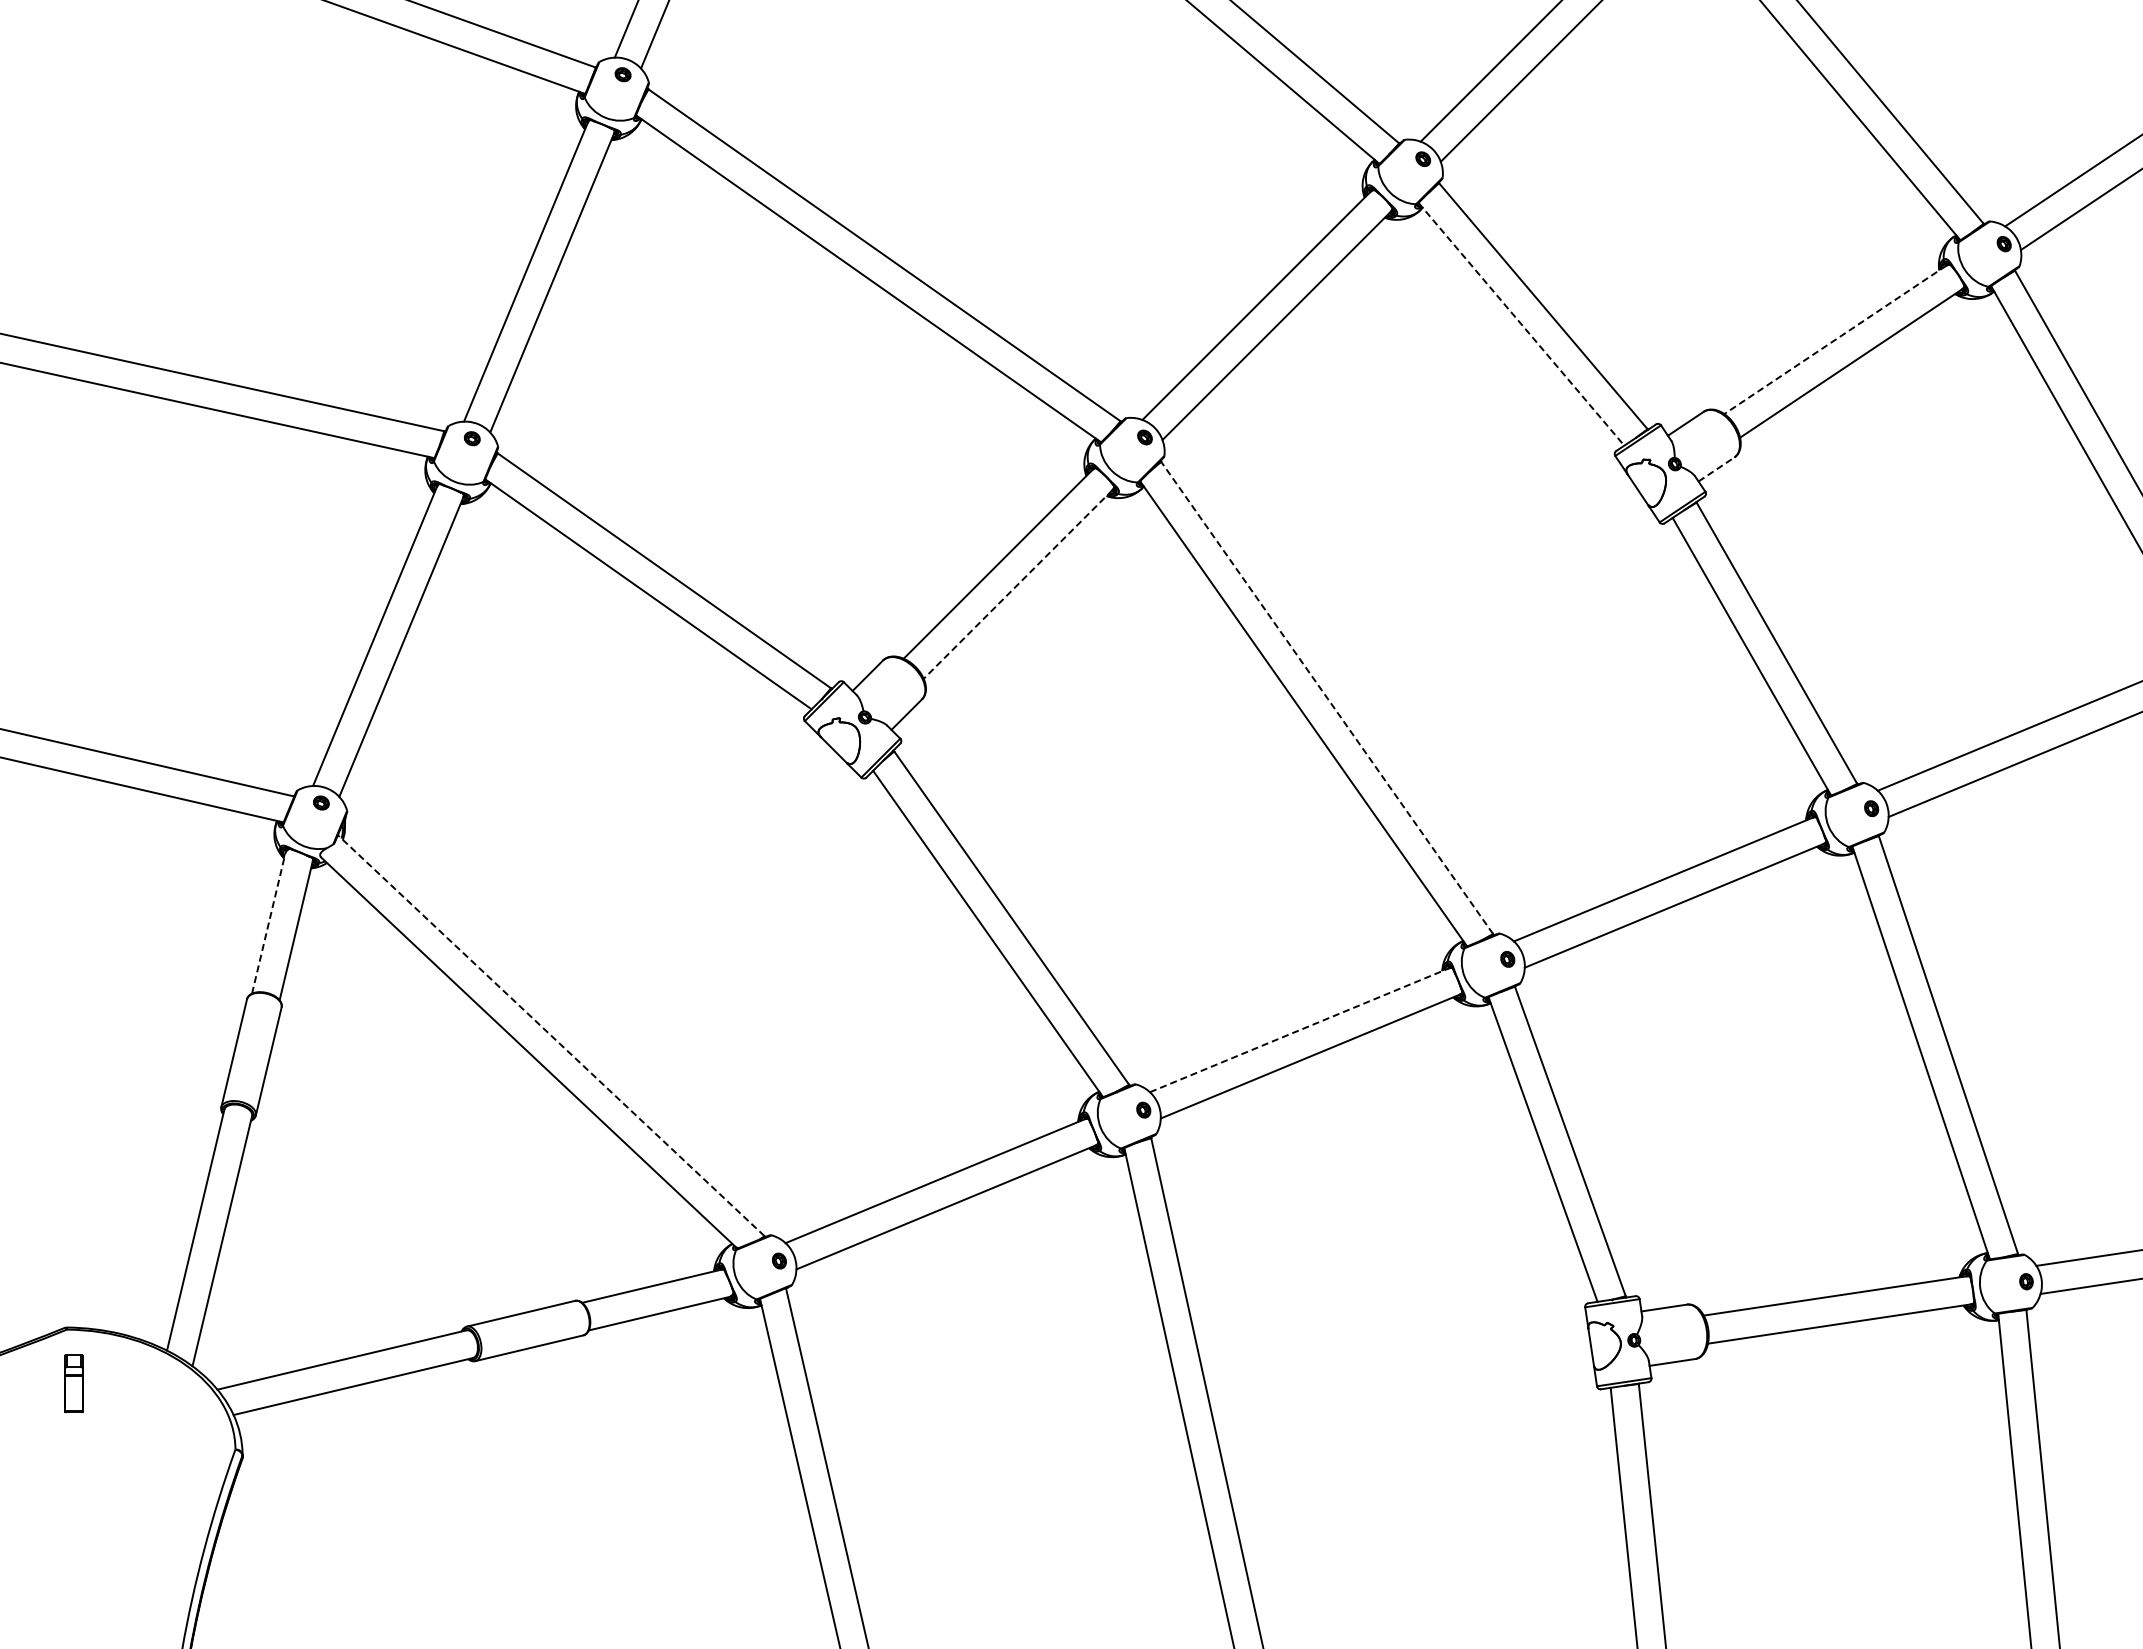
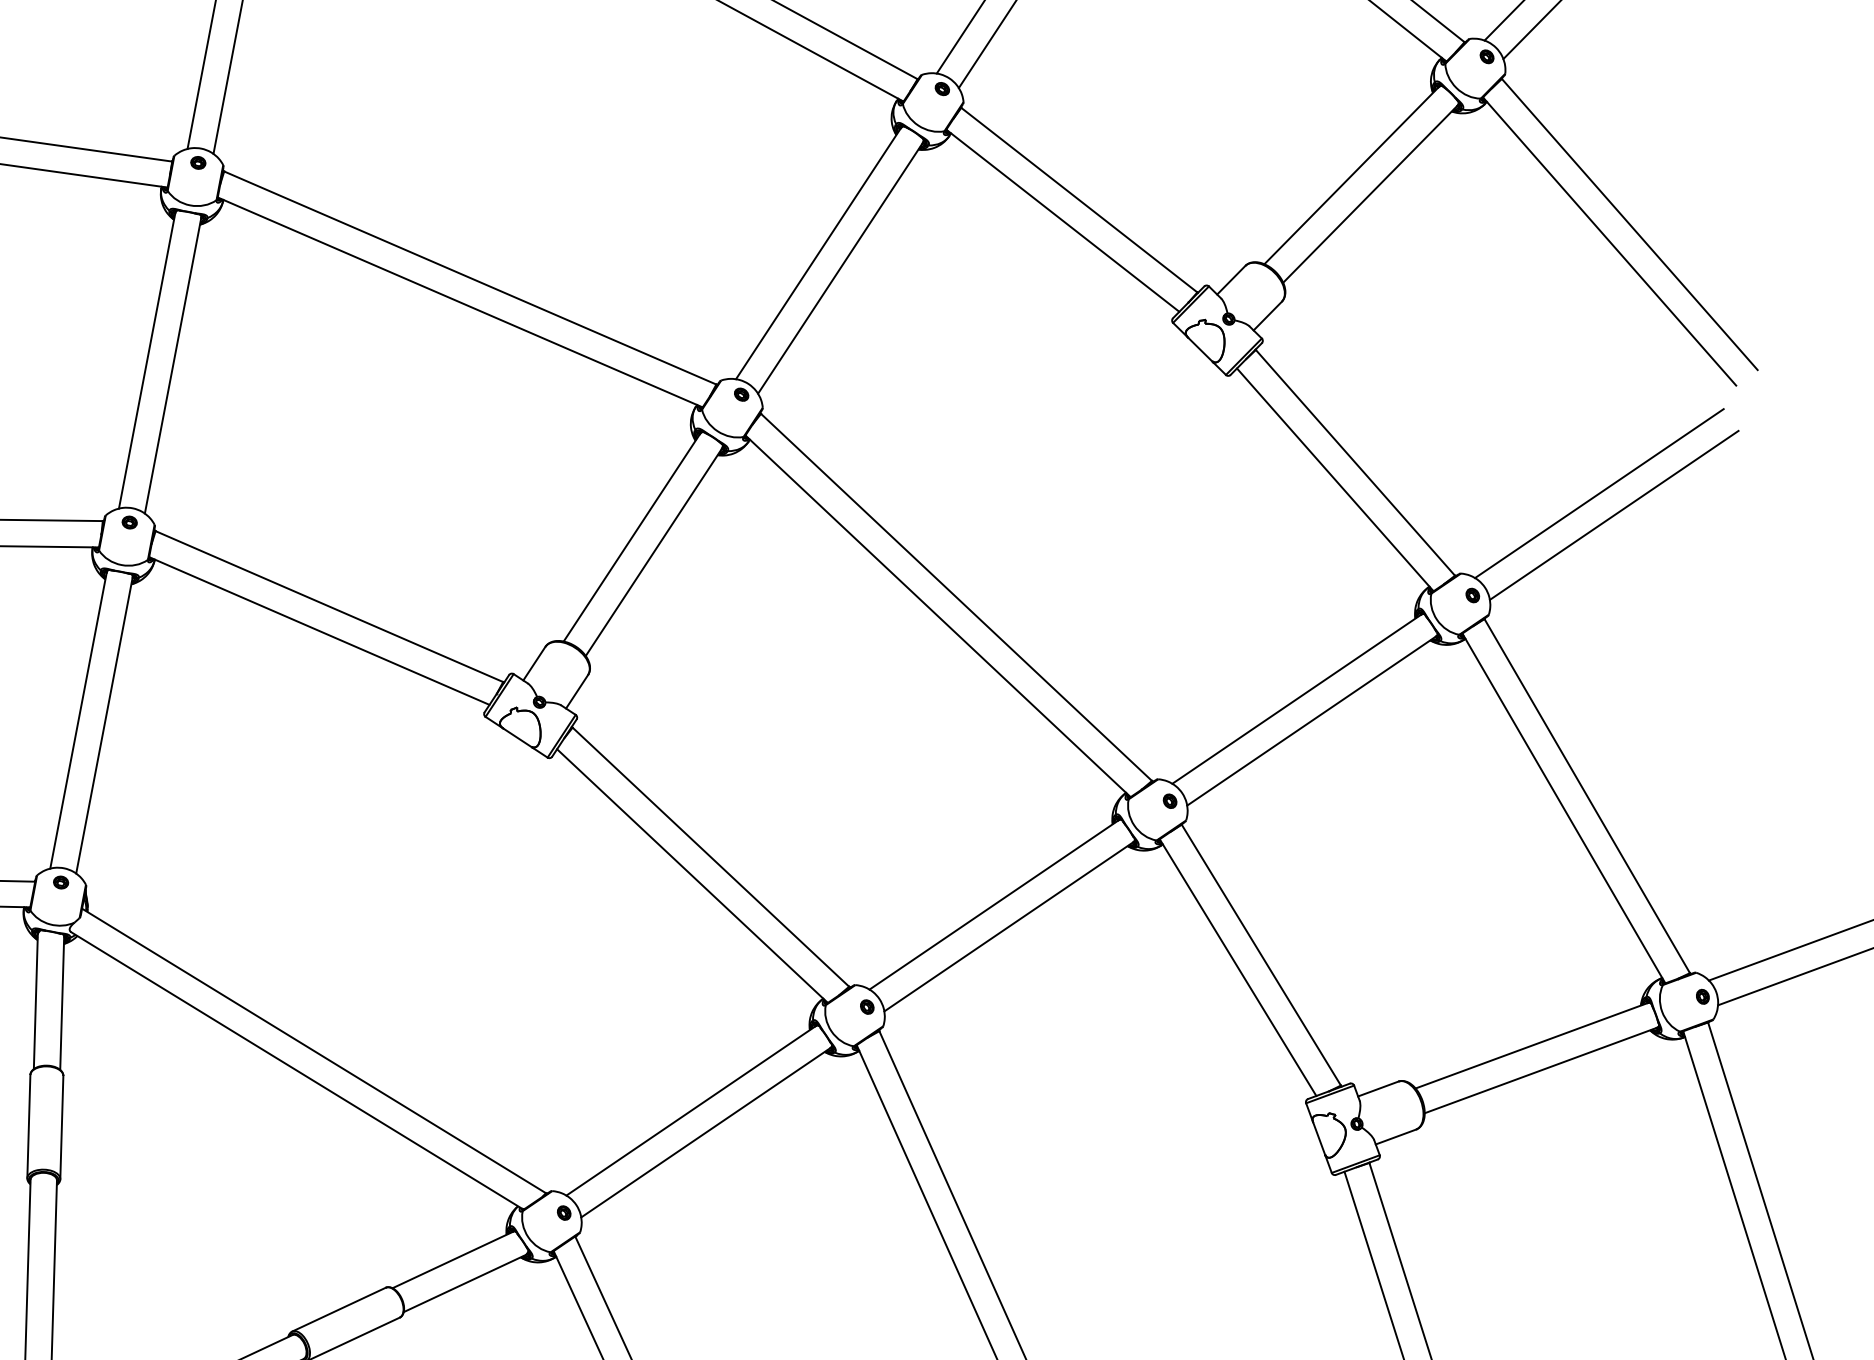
line: (1521, 324) -> (1062, 220), dashed -> solid
line: (1834, 340) -> (1350, 176), dashed -> solid
line: (1716, 469) -> (1267, 316), dashed -> solid
line: (1017, 584) -> (653, 552), dashed -> solid
line: (1327, 697) -> (956, 596), dashed -> solid
line: (268, 922) -> (35, 1001), dashed -> solid
line: (1299, 1030) -> (993, 905), dashed -> solid
line: (551, 1035) -> (314, 1050), dashed -> solid

